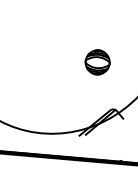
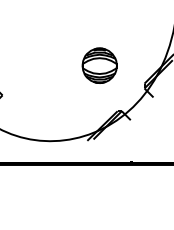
part: (97, 62) -> (99, 65), size x1.43

